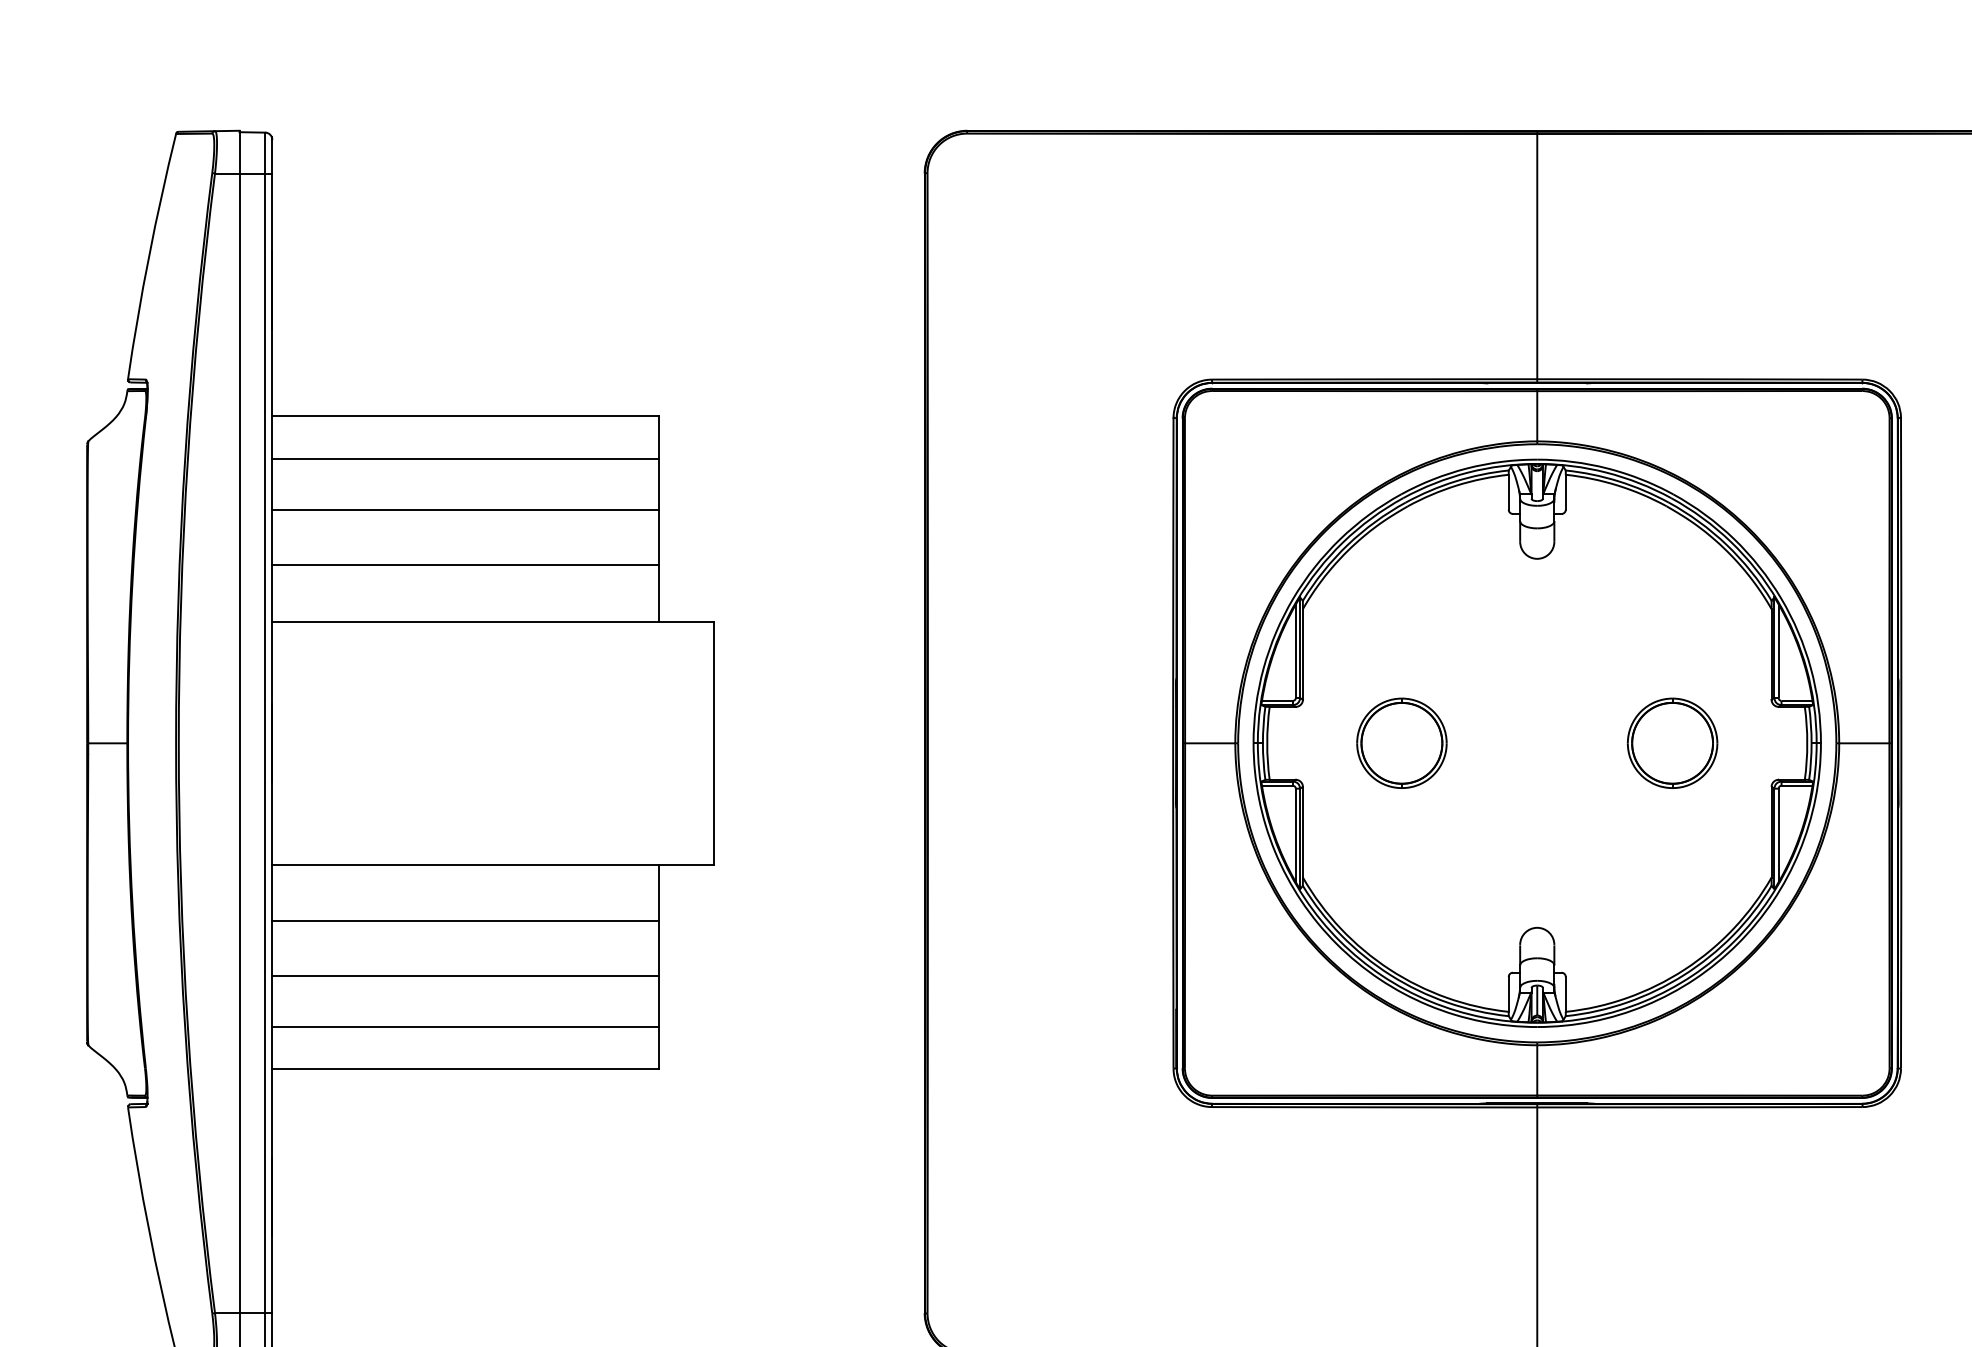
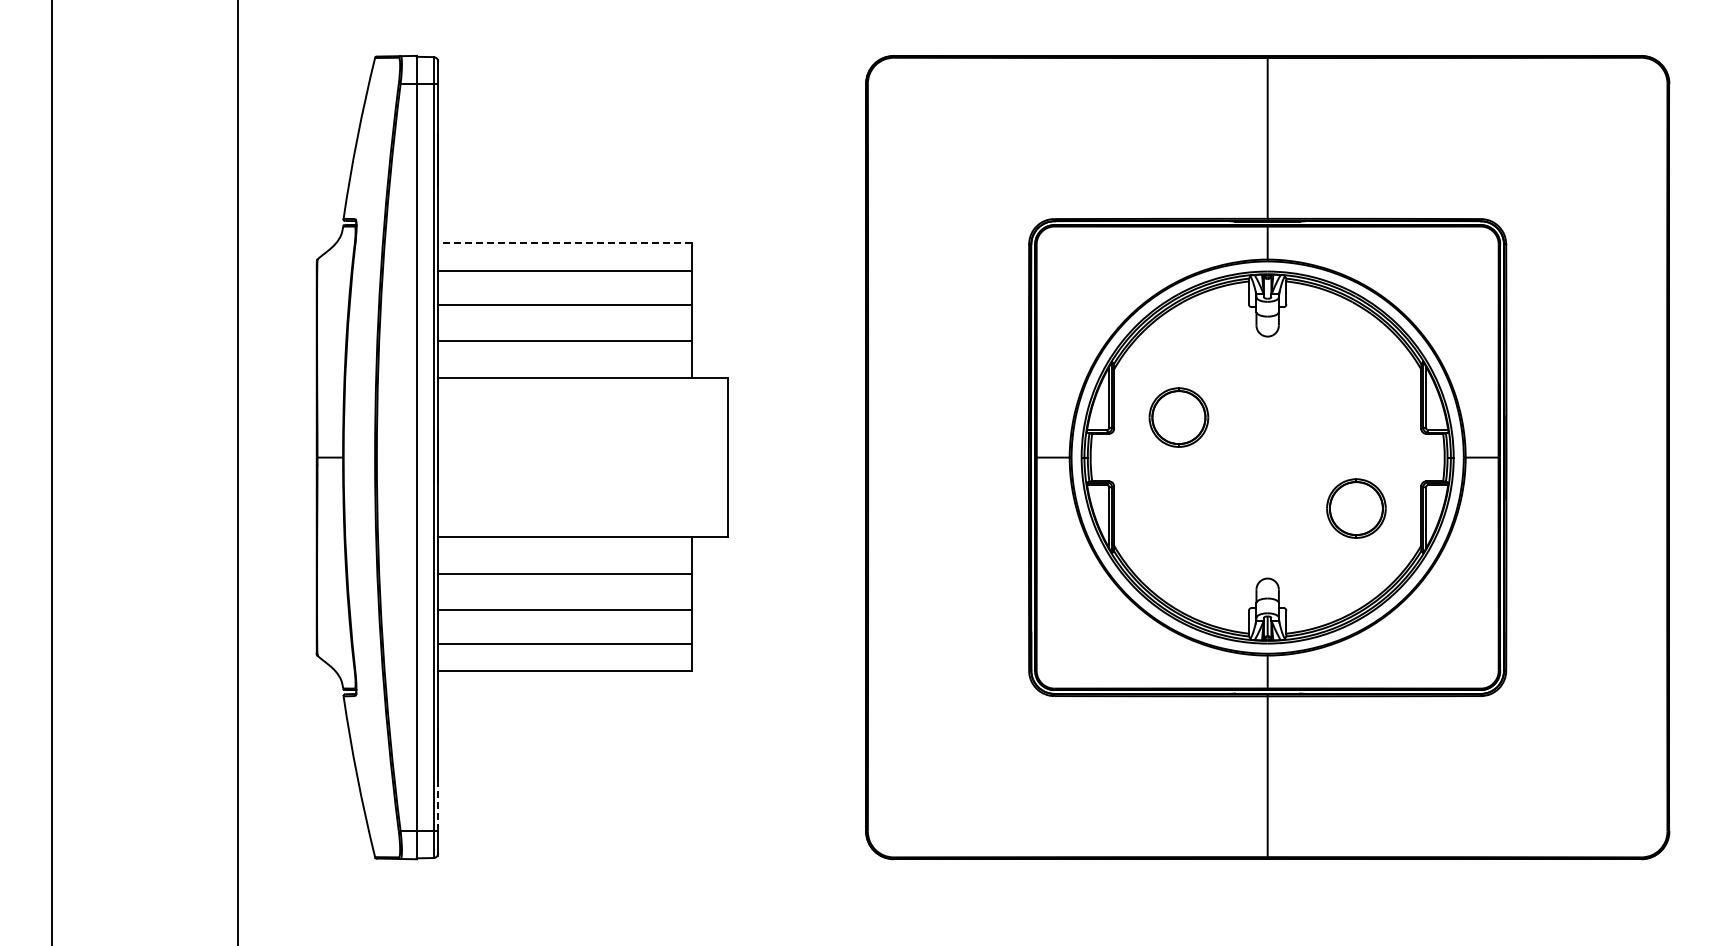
line: (466, 415) -> (565, 242), solid -> dashed
part: (1401, 743) -> (1178, 417), moved
part: (1672, 743) -> (1356, 508), moved
line: (272, 1273) -> (438, 805), solid -> dashed

